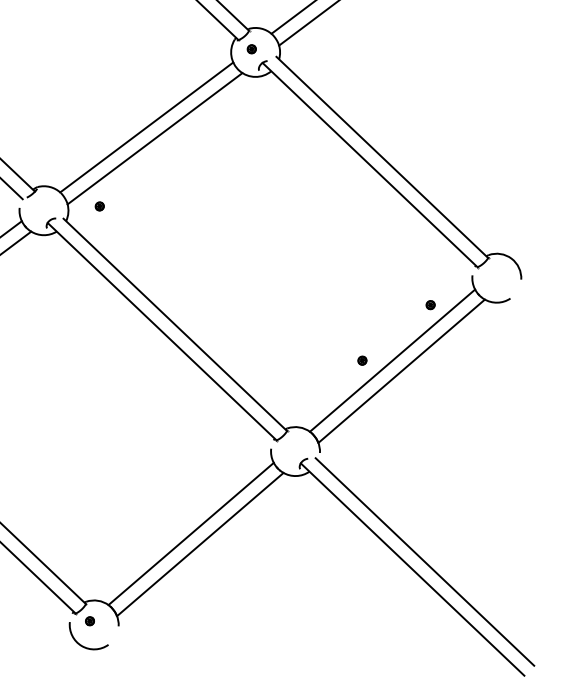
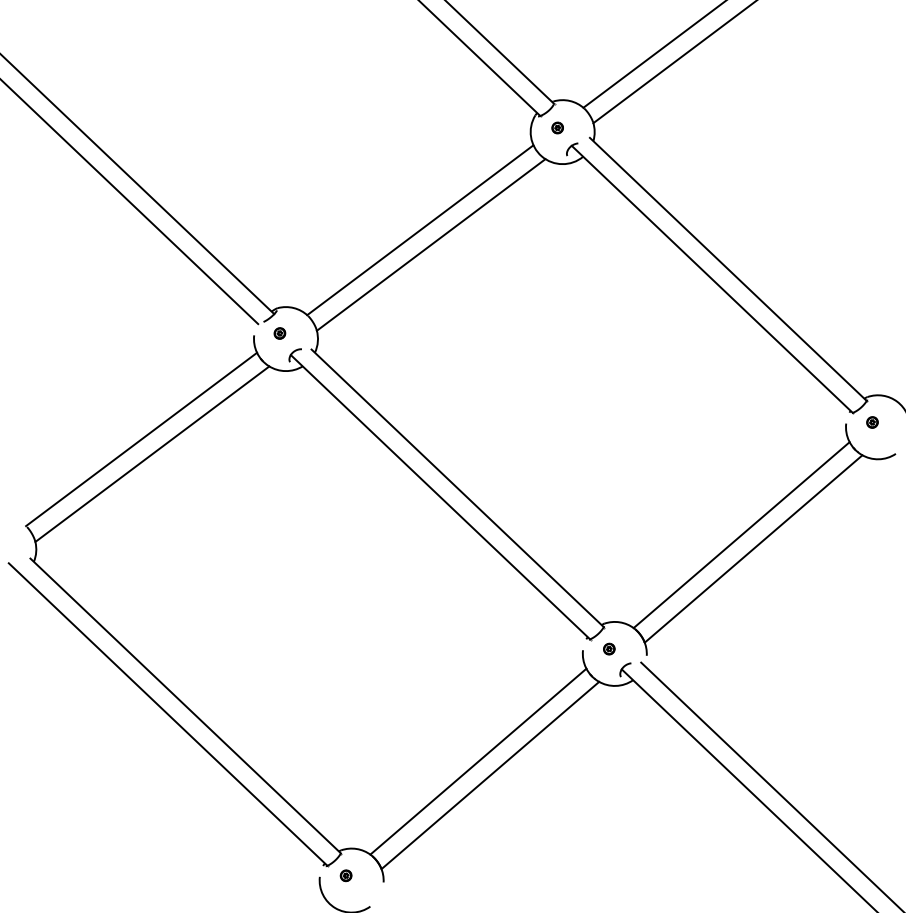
part: (99, 206) -> (279, 333), moved
part: (430, 305) -> (872, 422), moved
part: (362, 360) -> (609, 648), moved

